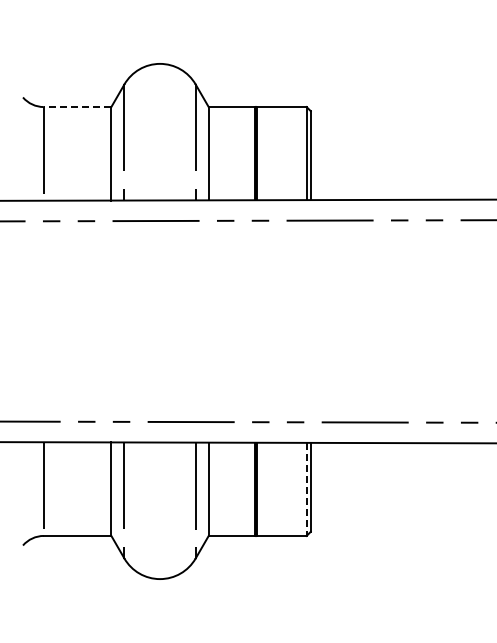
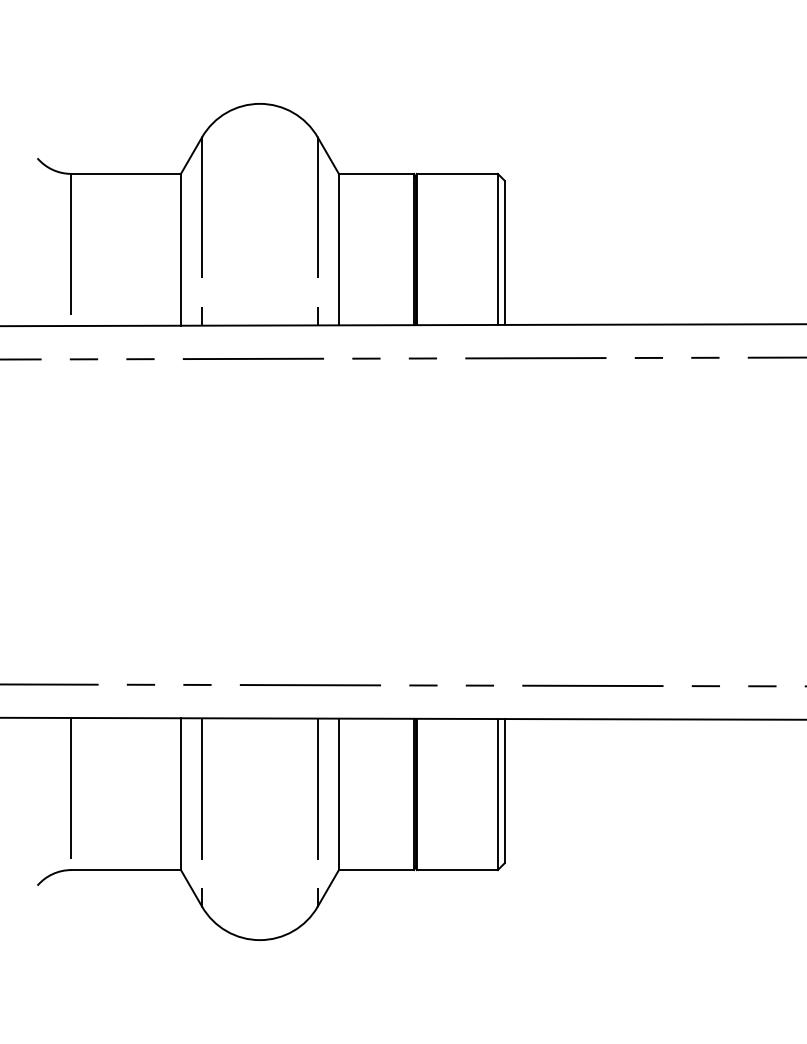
line: (77, 107) -> (125, 174), dashed -> solid
line: (306, 489) -> (497, 794), dashed -> solid

